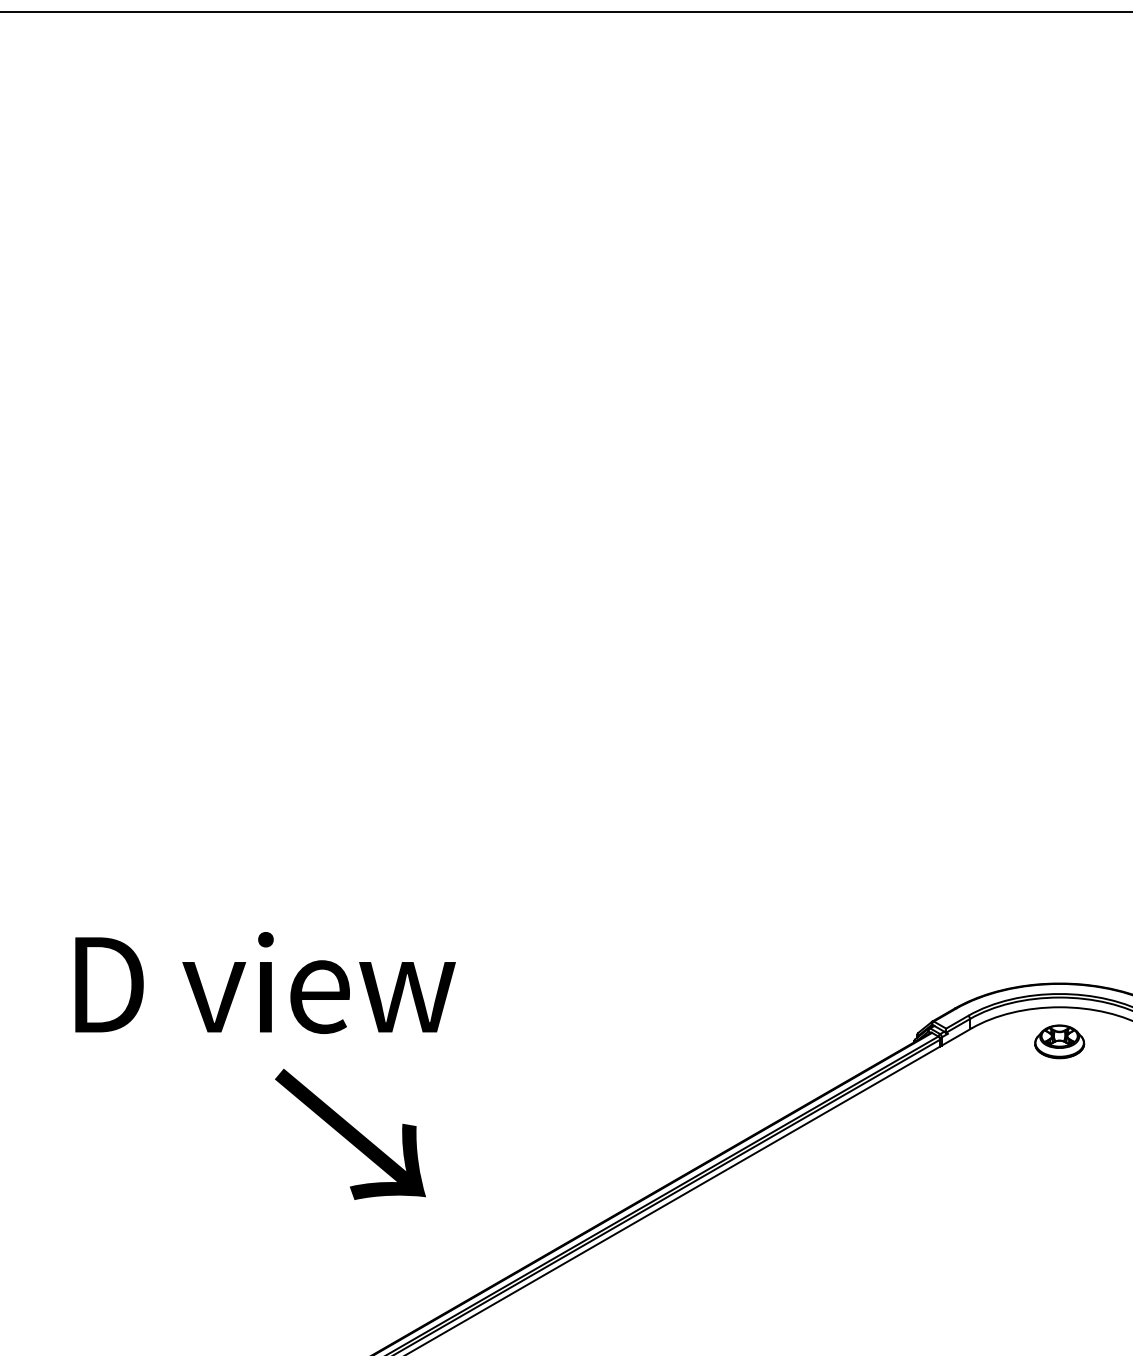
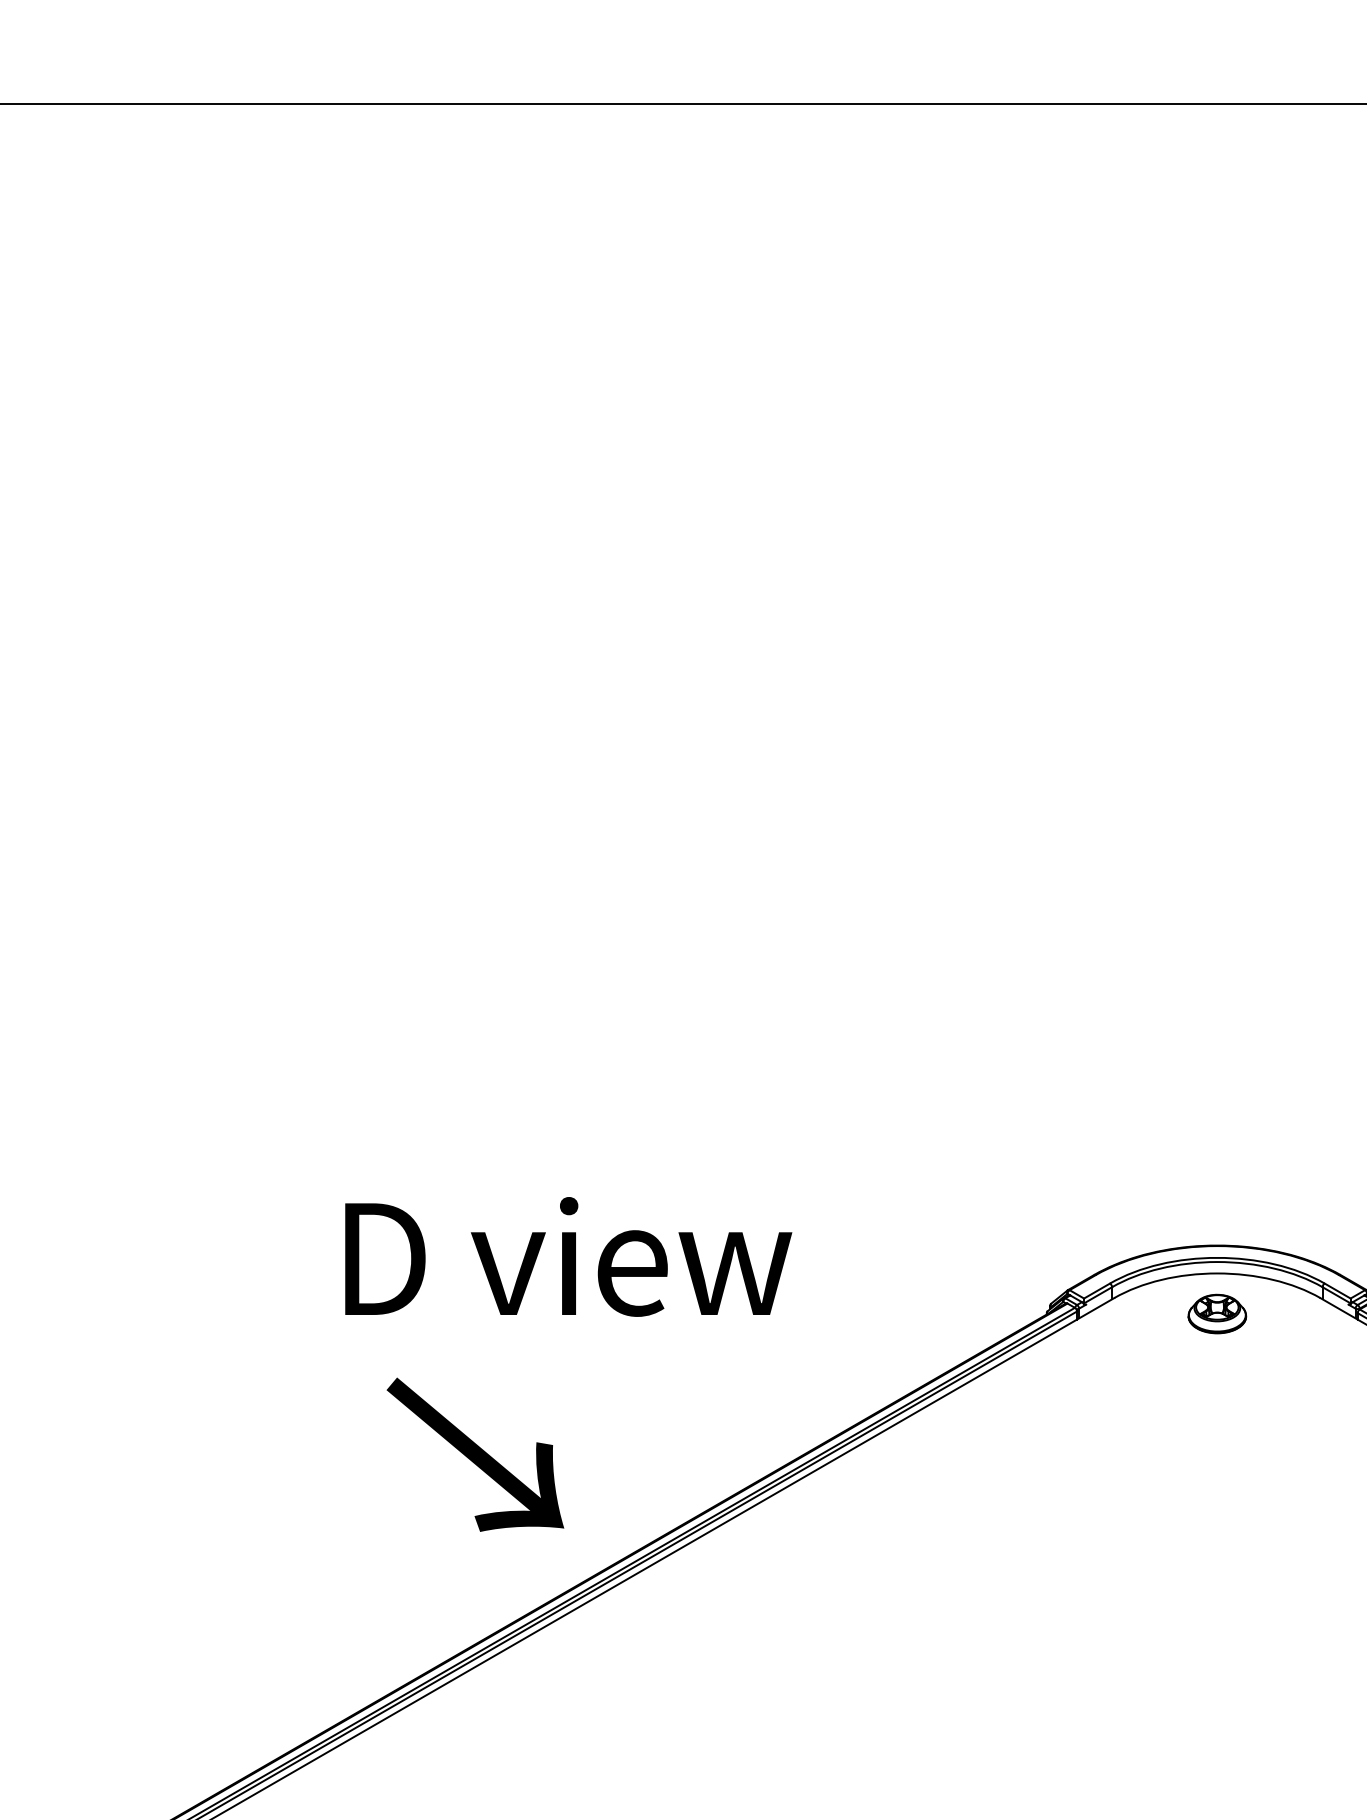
text: (265, 982) -> (568, 1256), moved
text: (350, 1134) -> (475, 1454), moved

